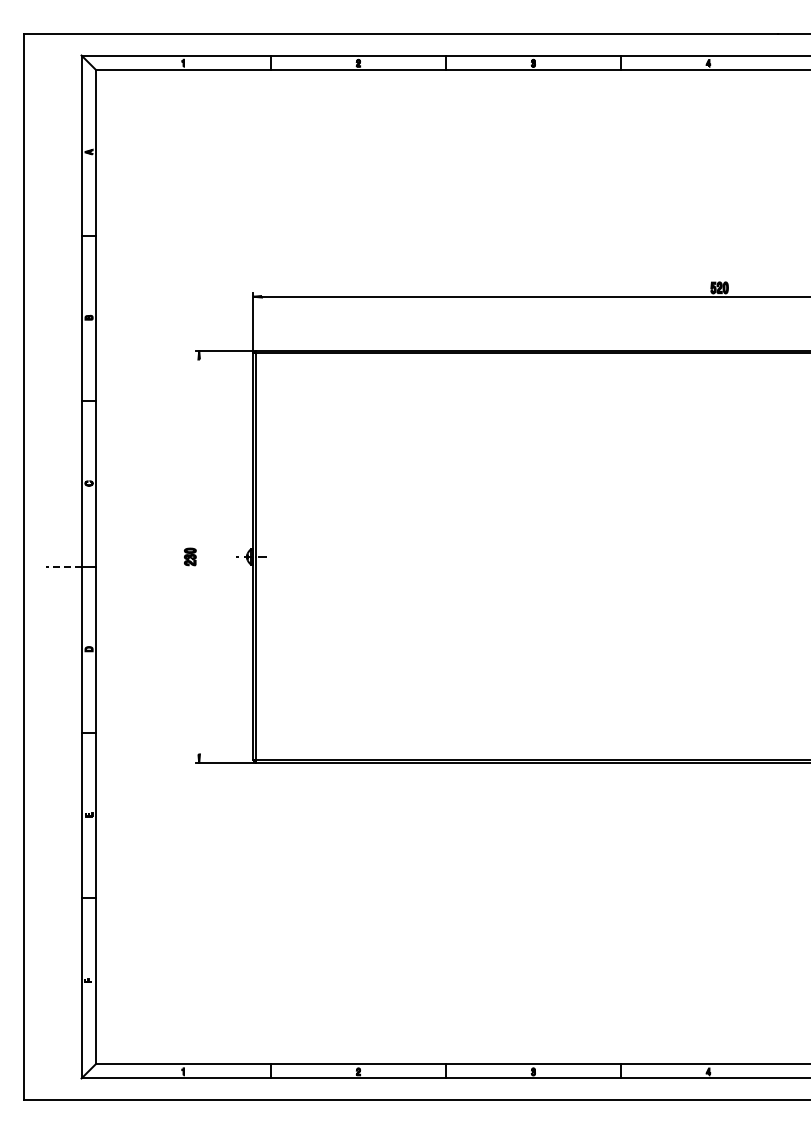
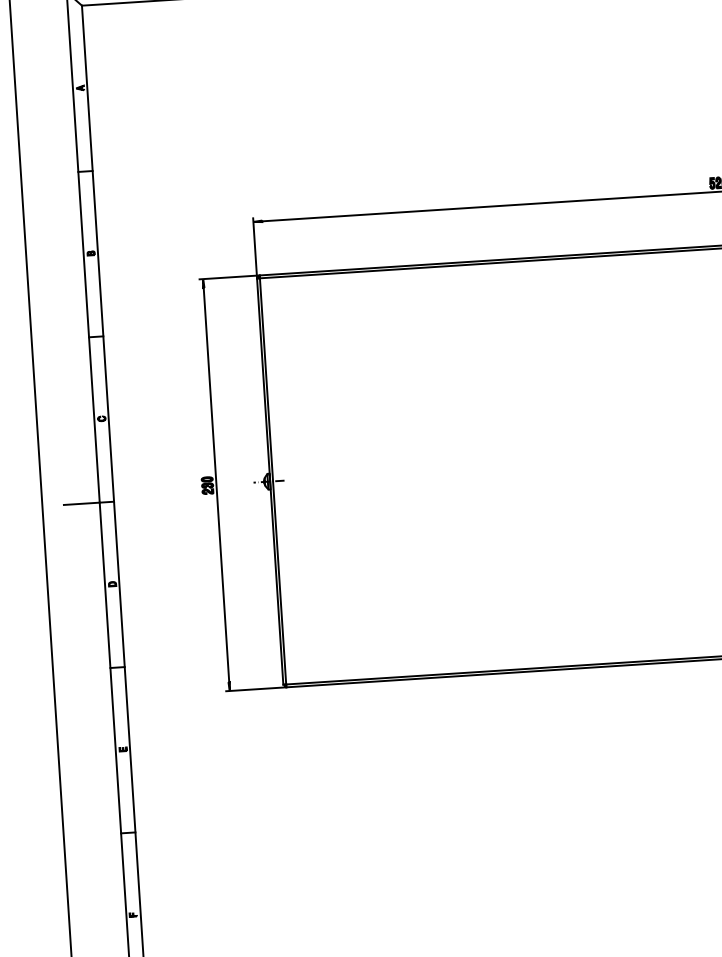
line: (199, 556) -> (216, 484), added
line: (63, 567) -> (81, 504), dashed -> solid

